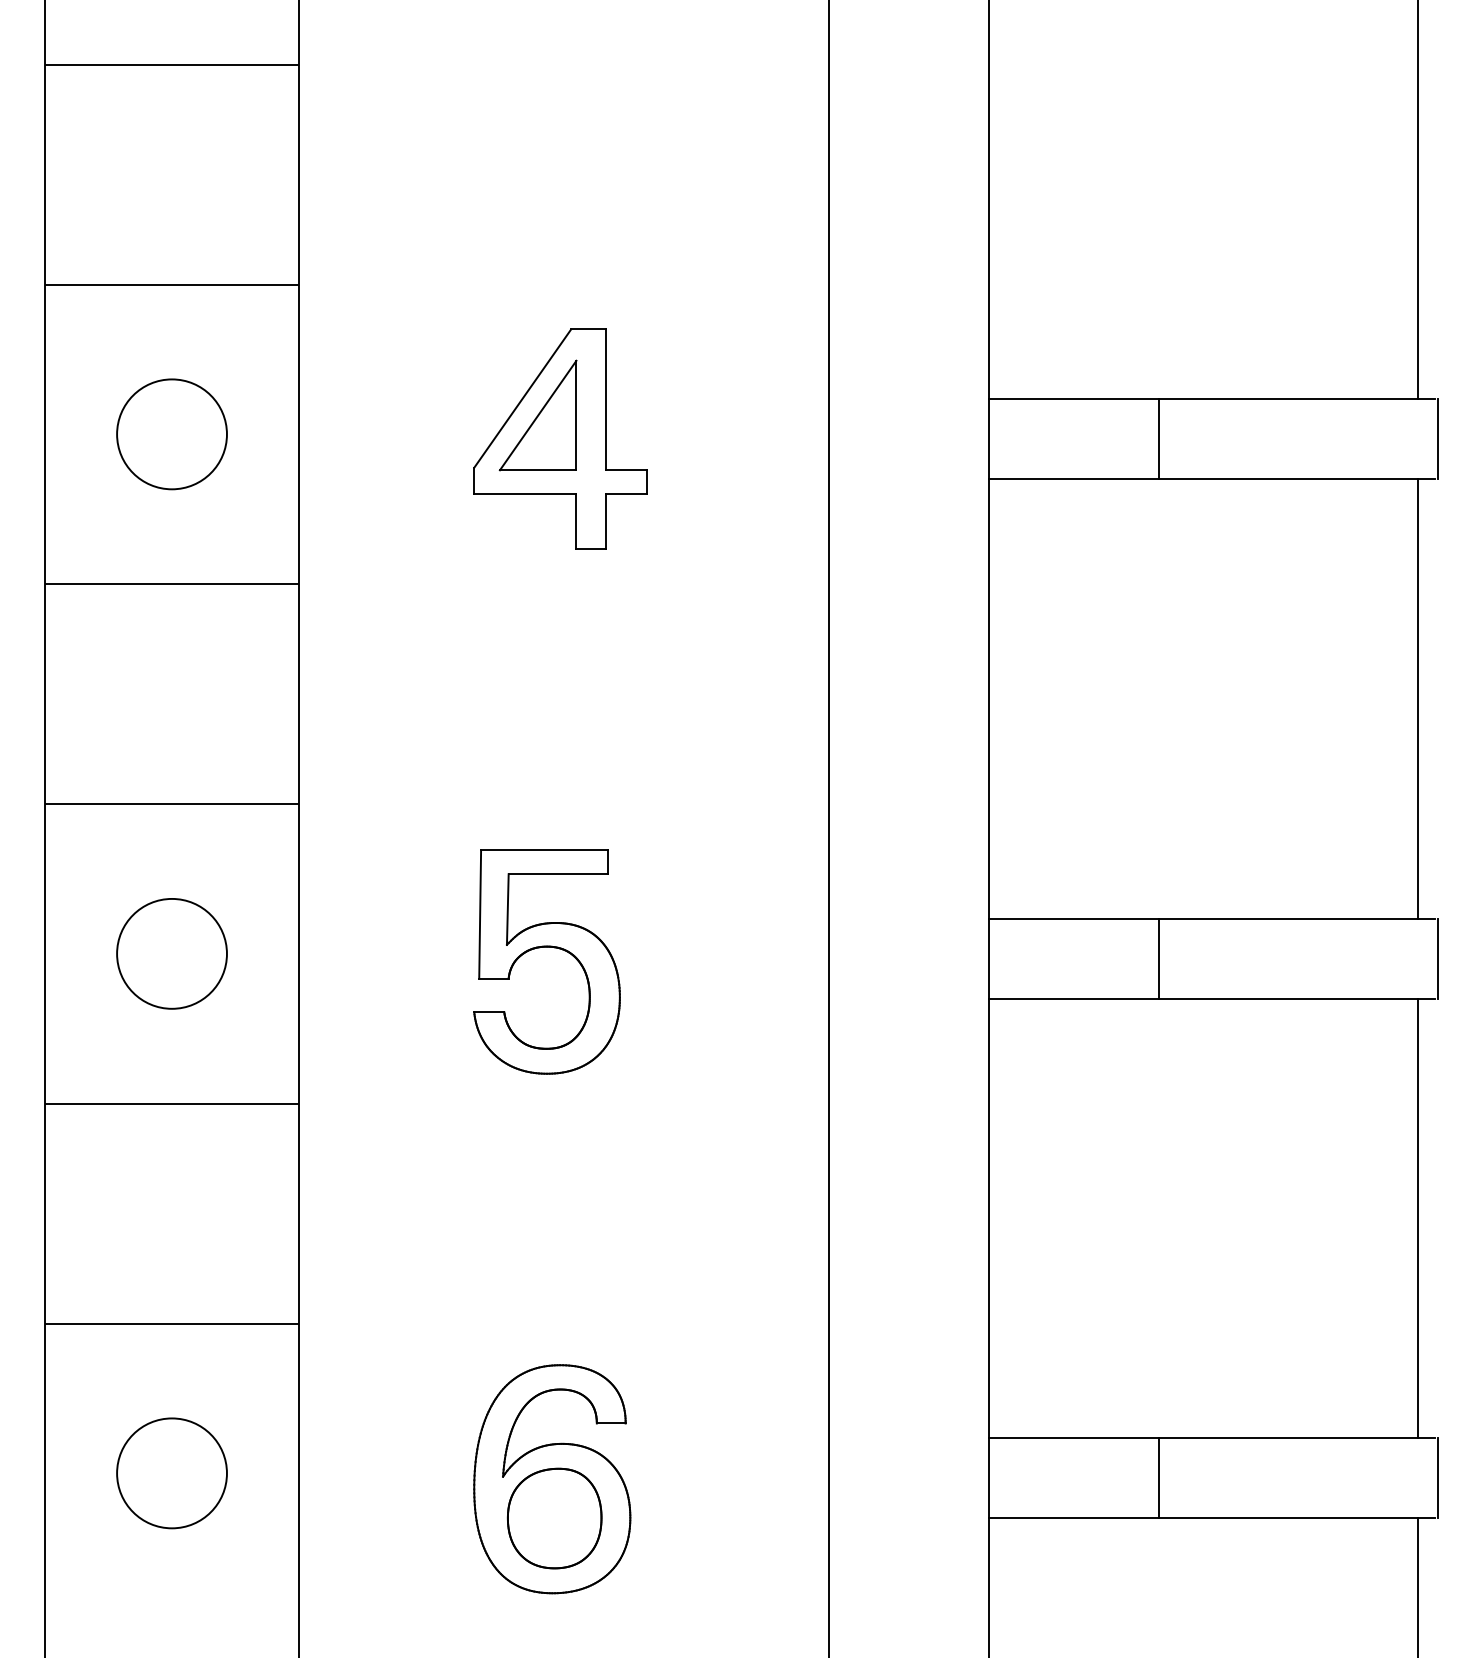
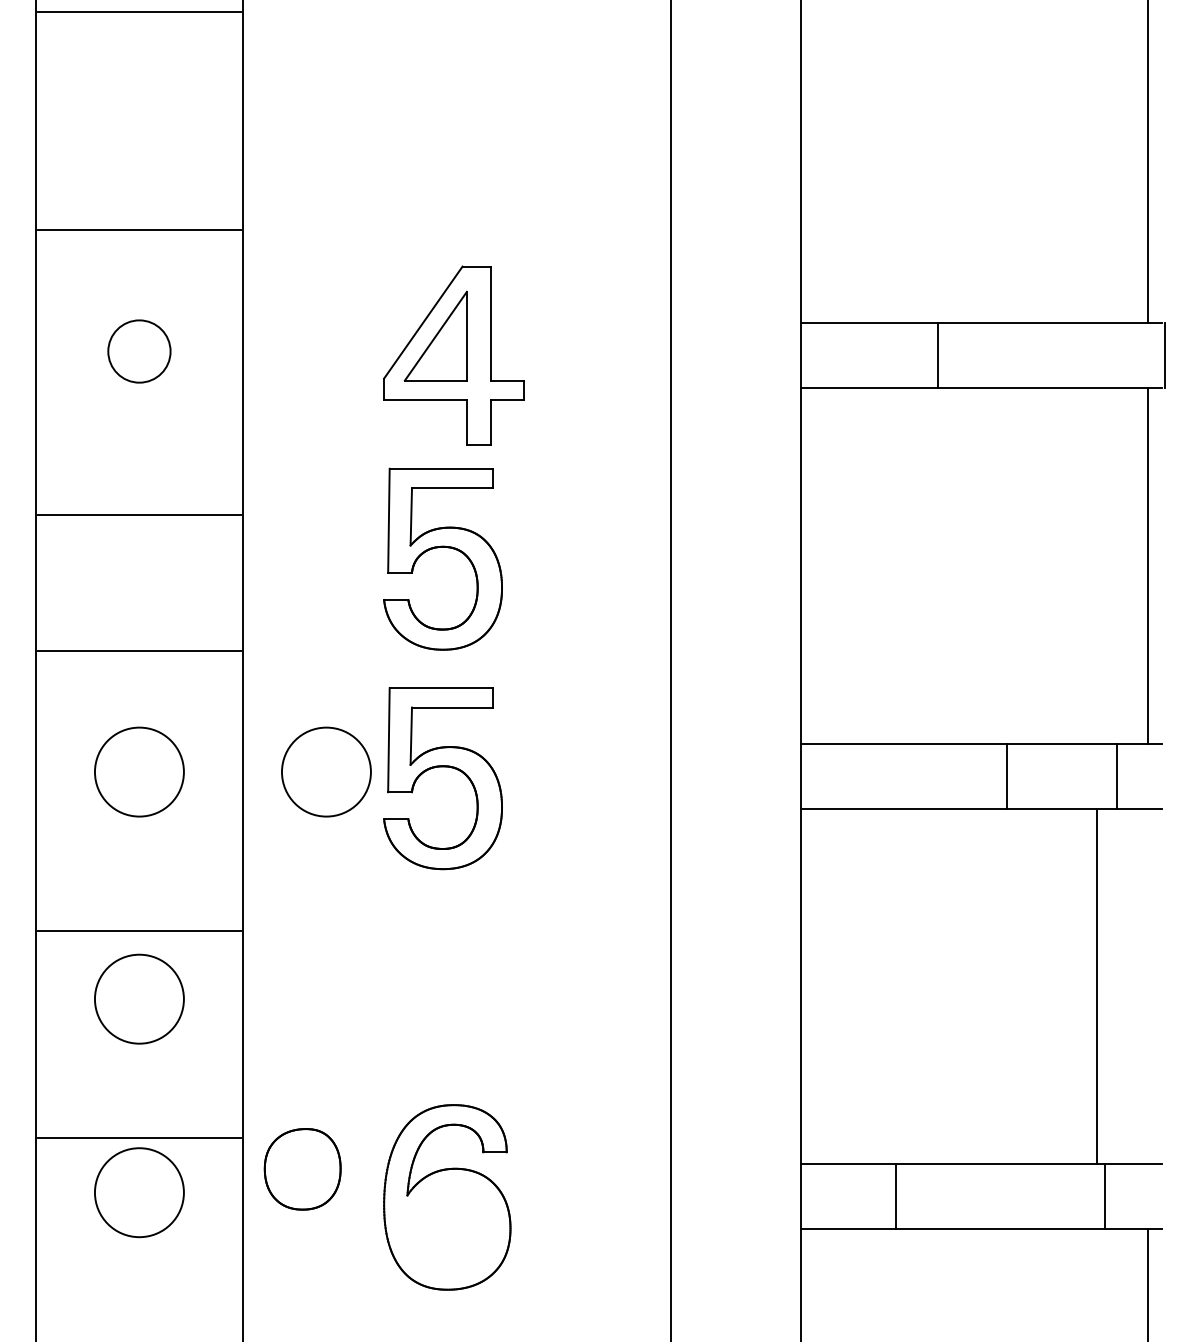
line: (171, 64) -> (139, 11), moved
circle: (171, 434) -> (139, 351), size x0.7
line: (171, 584) -> (139, 515), moved
part: (546, 676) -> (442, 547), added
circle: (402, 953) -> (326, 771), added
line: (1158, 958) -> (1006, 775), moved
line: (1438, 958) -> (1117, 775), moved
line: (171, 1103) -> (139, 930), moved
line: (1418, 1218) -> (1097, 986), moved
circle: (171, 1234) -> (139, 999), added
line: (171, 1323) -> (139, 1137), moved
line: (1158, 1478) -> (896, 1196), moved
line: (1438, 1478) -> (1104, 1196), moved
part: (554, 1518) -> (302, 1169), moved

